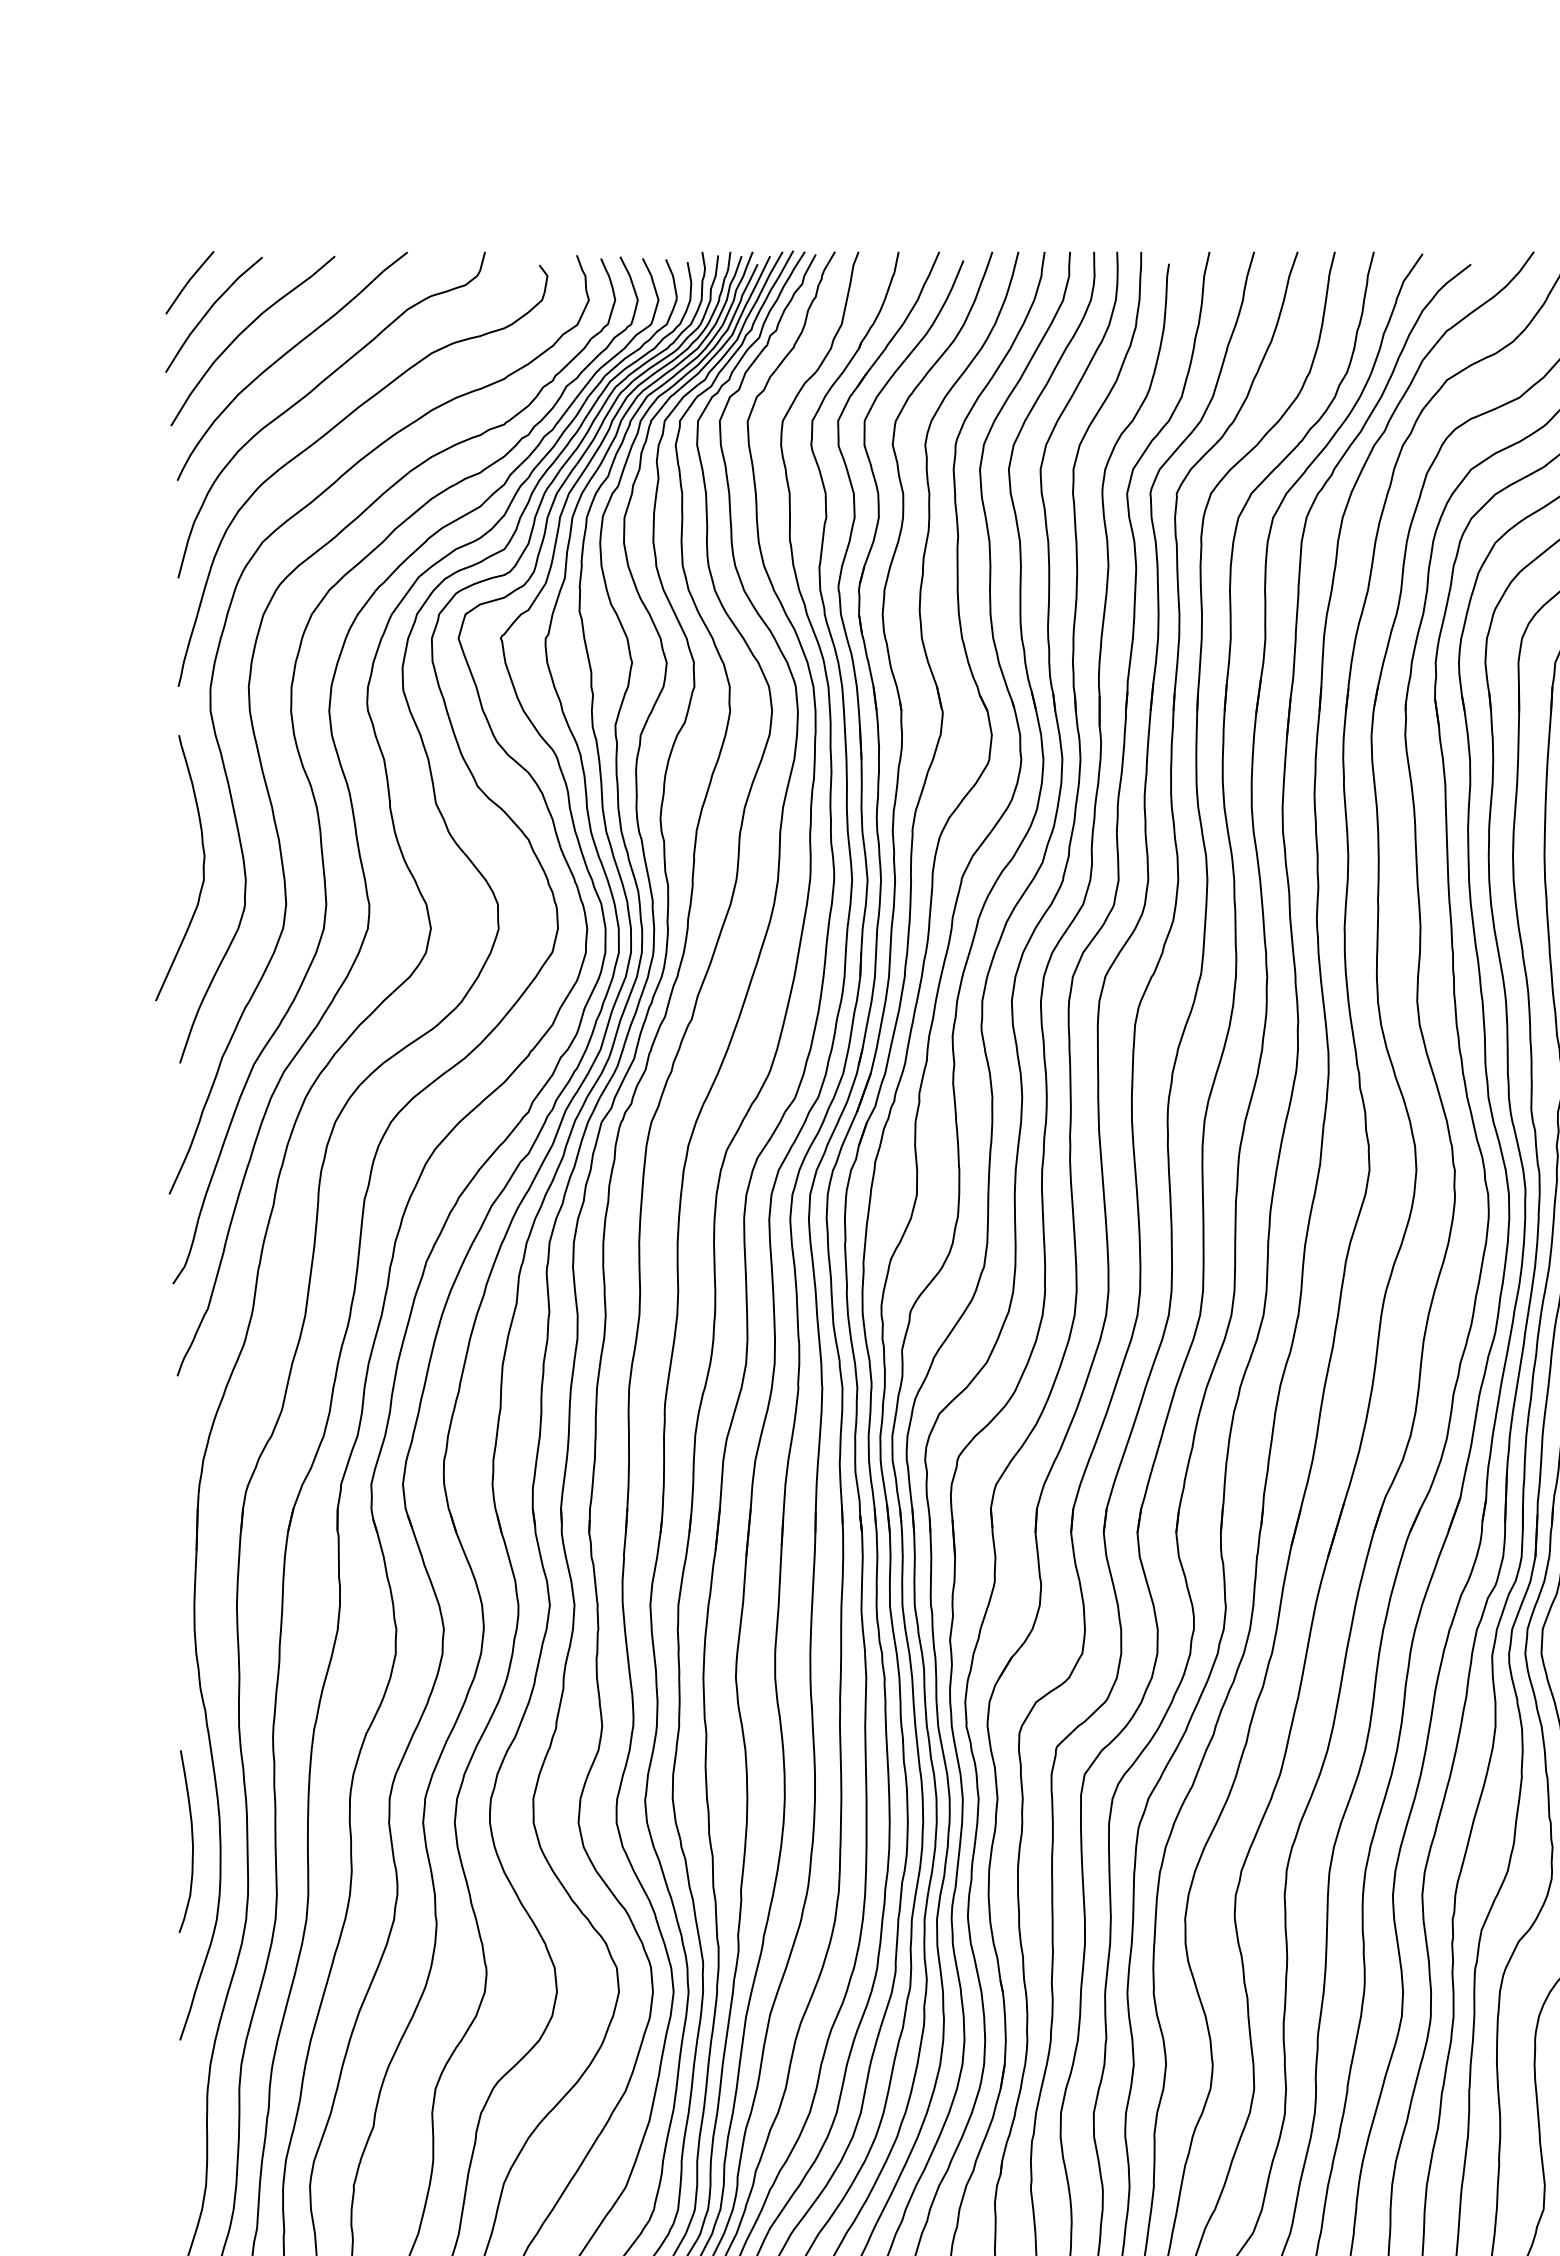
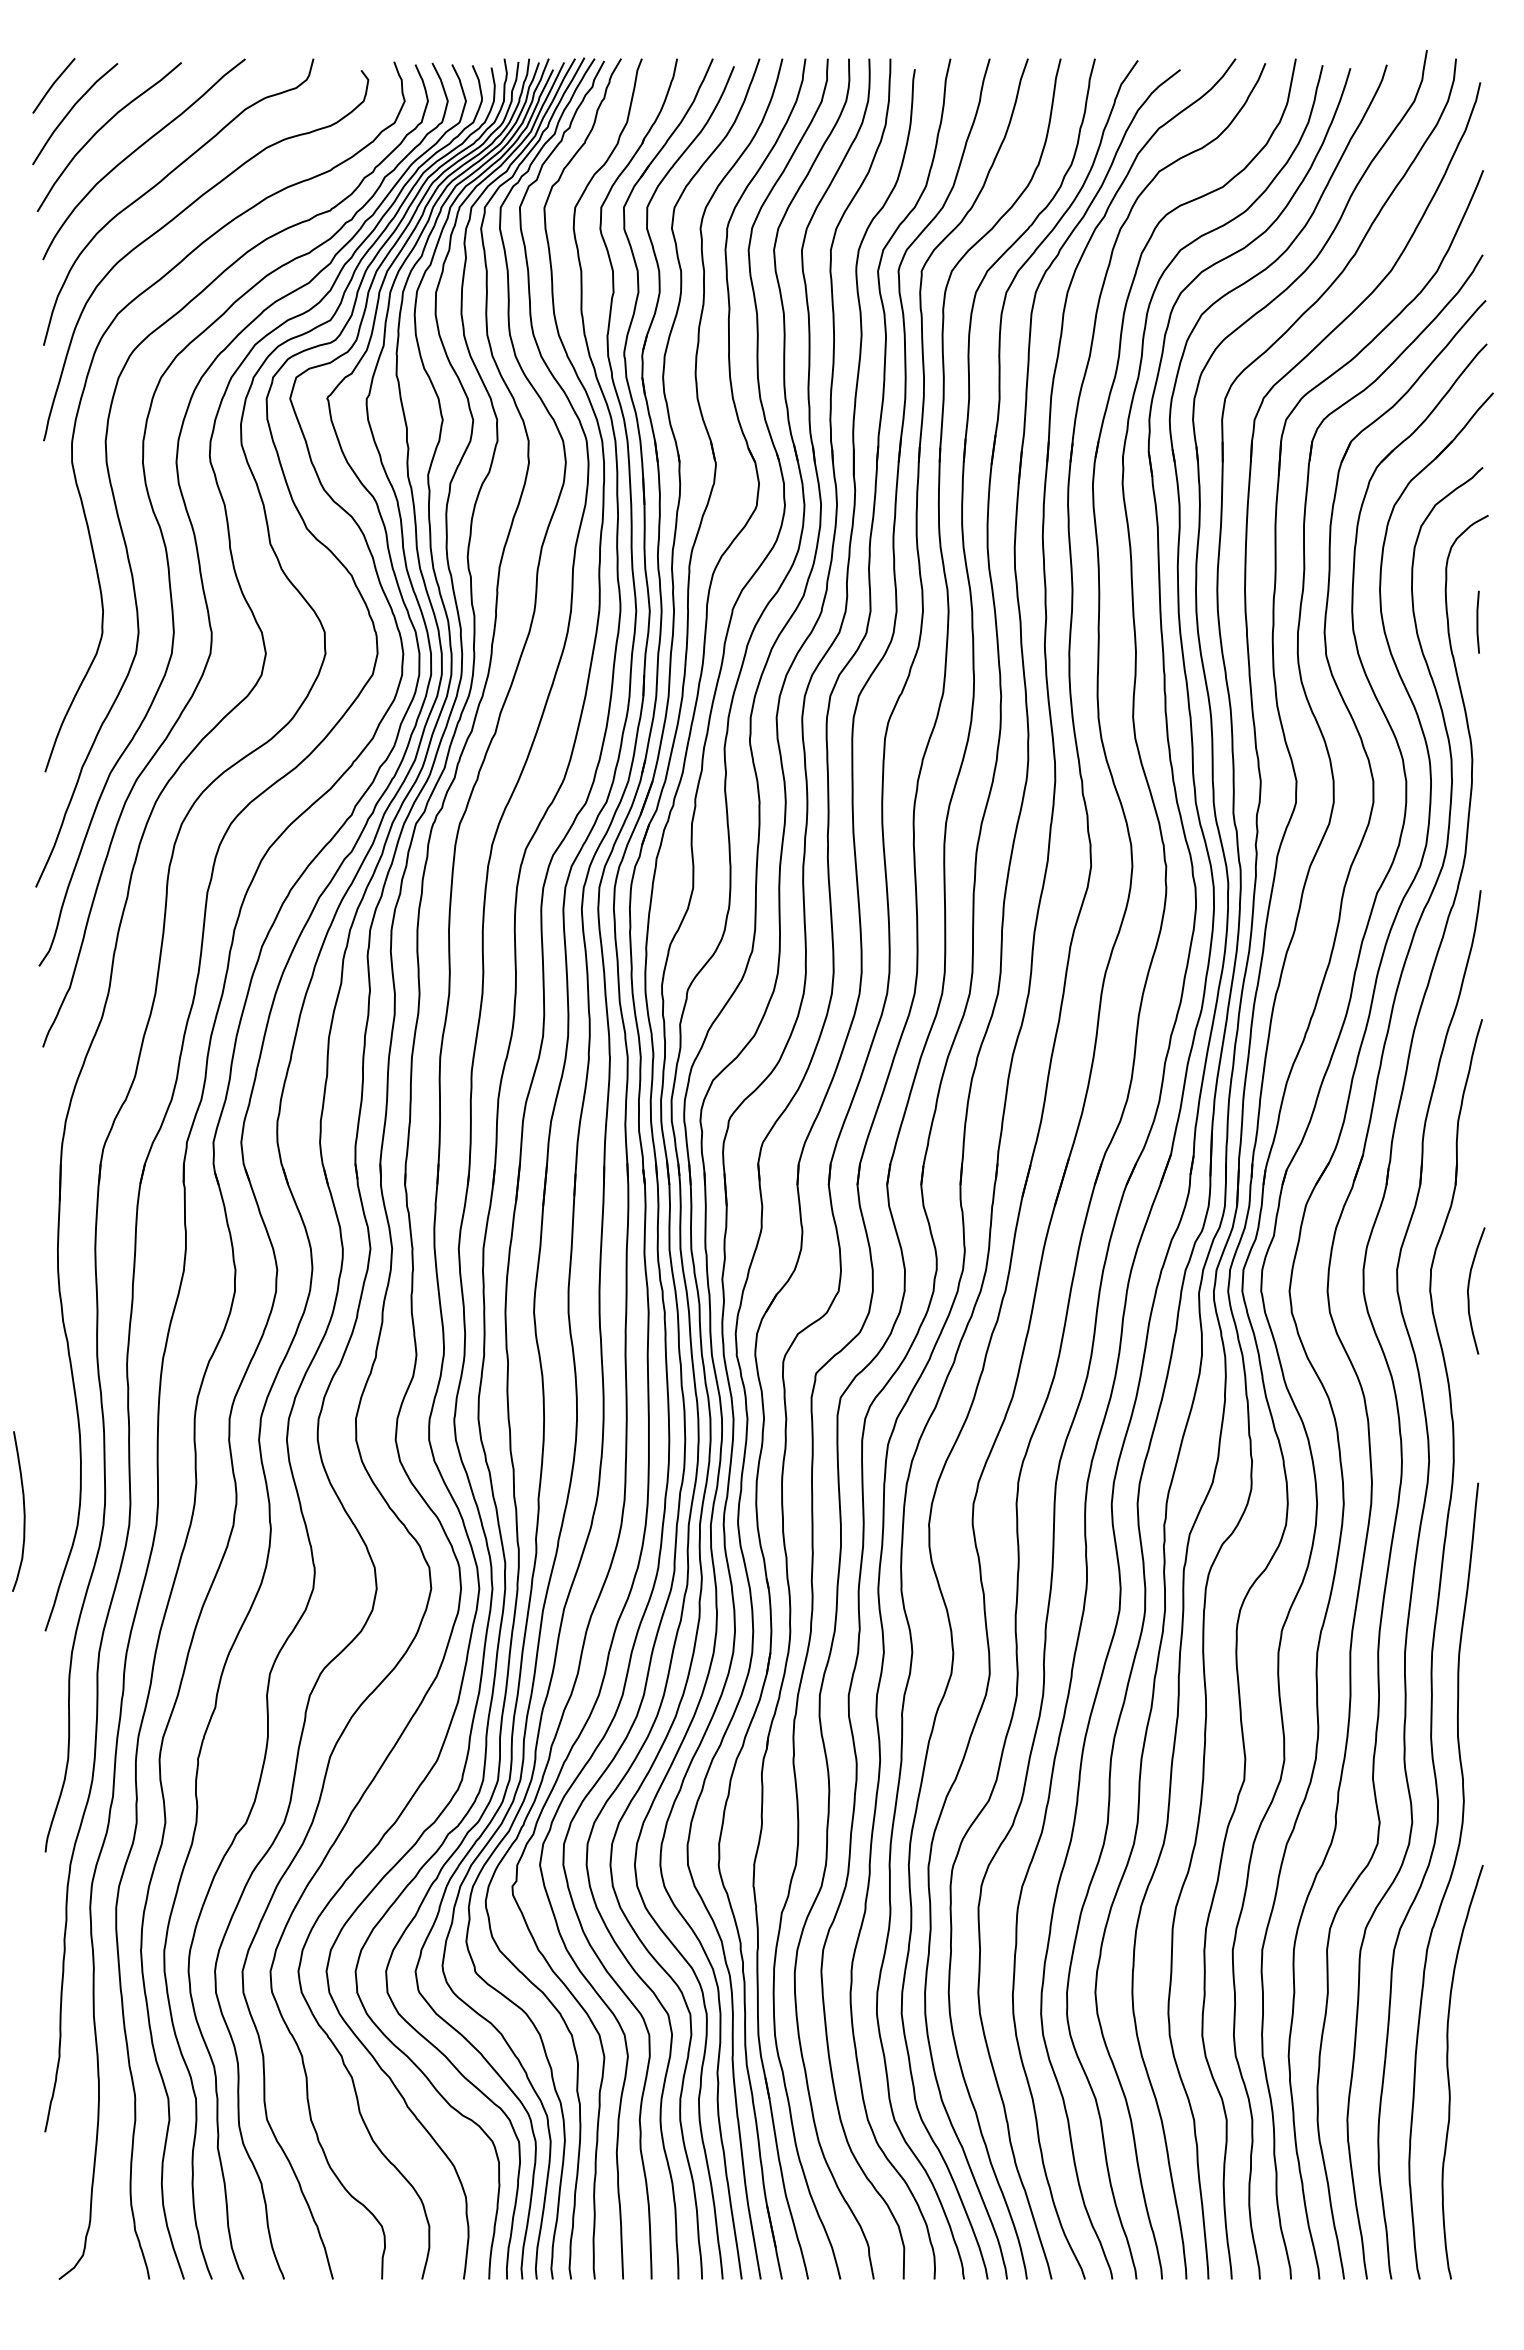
curve: (203, 868) -> (65, 600), removed
curve: (191, 1841) -> (23, 1511), moved

